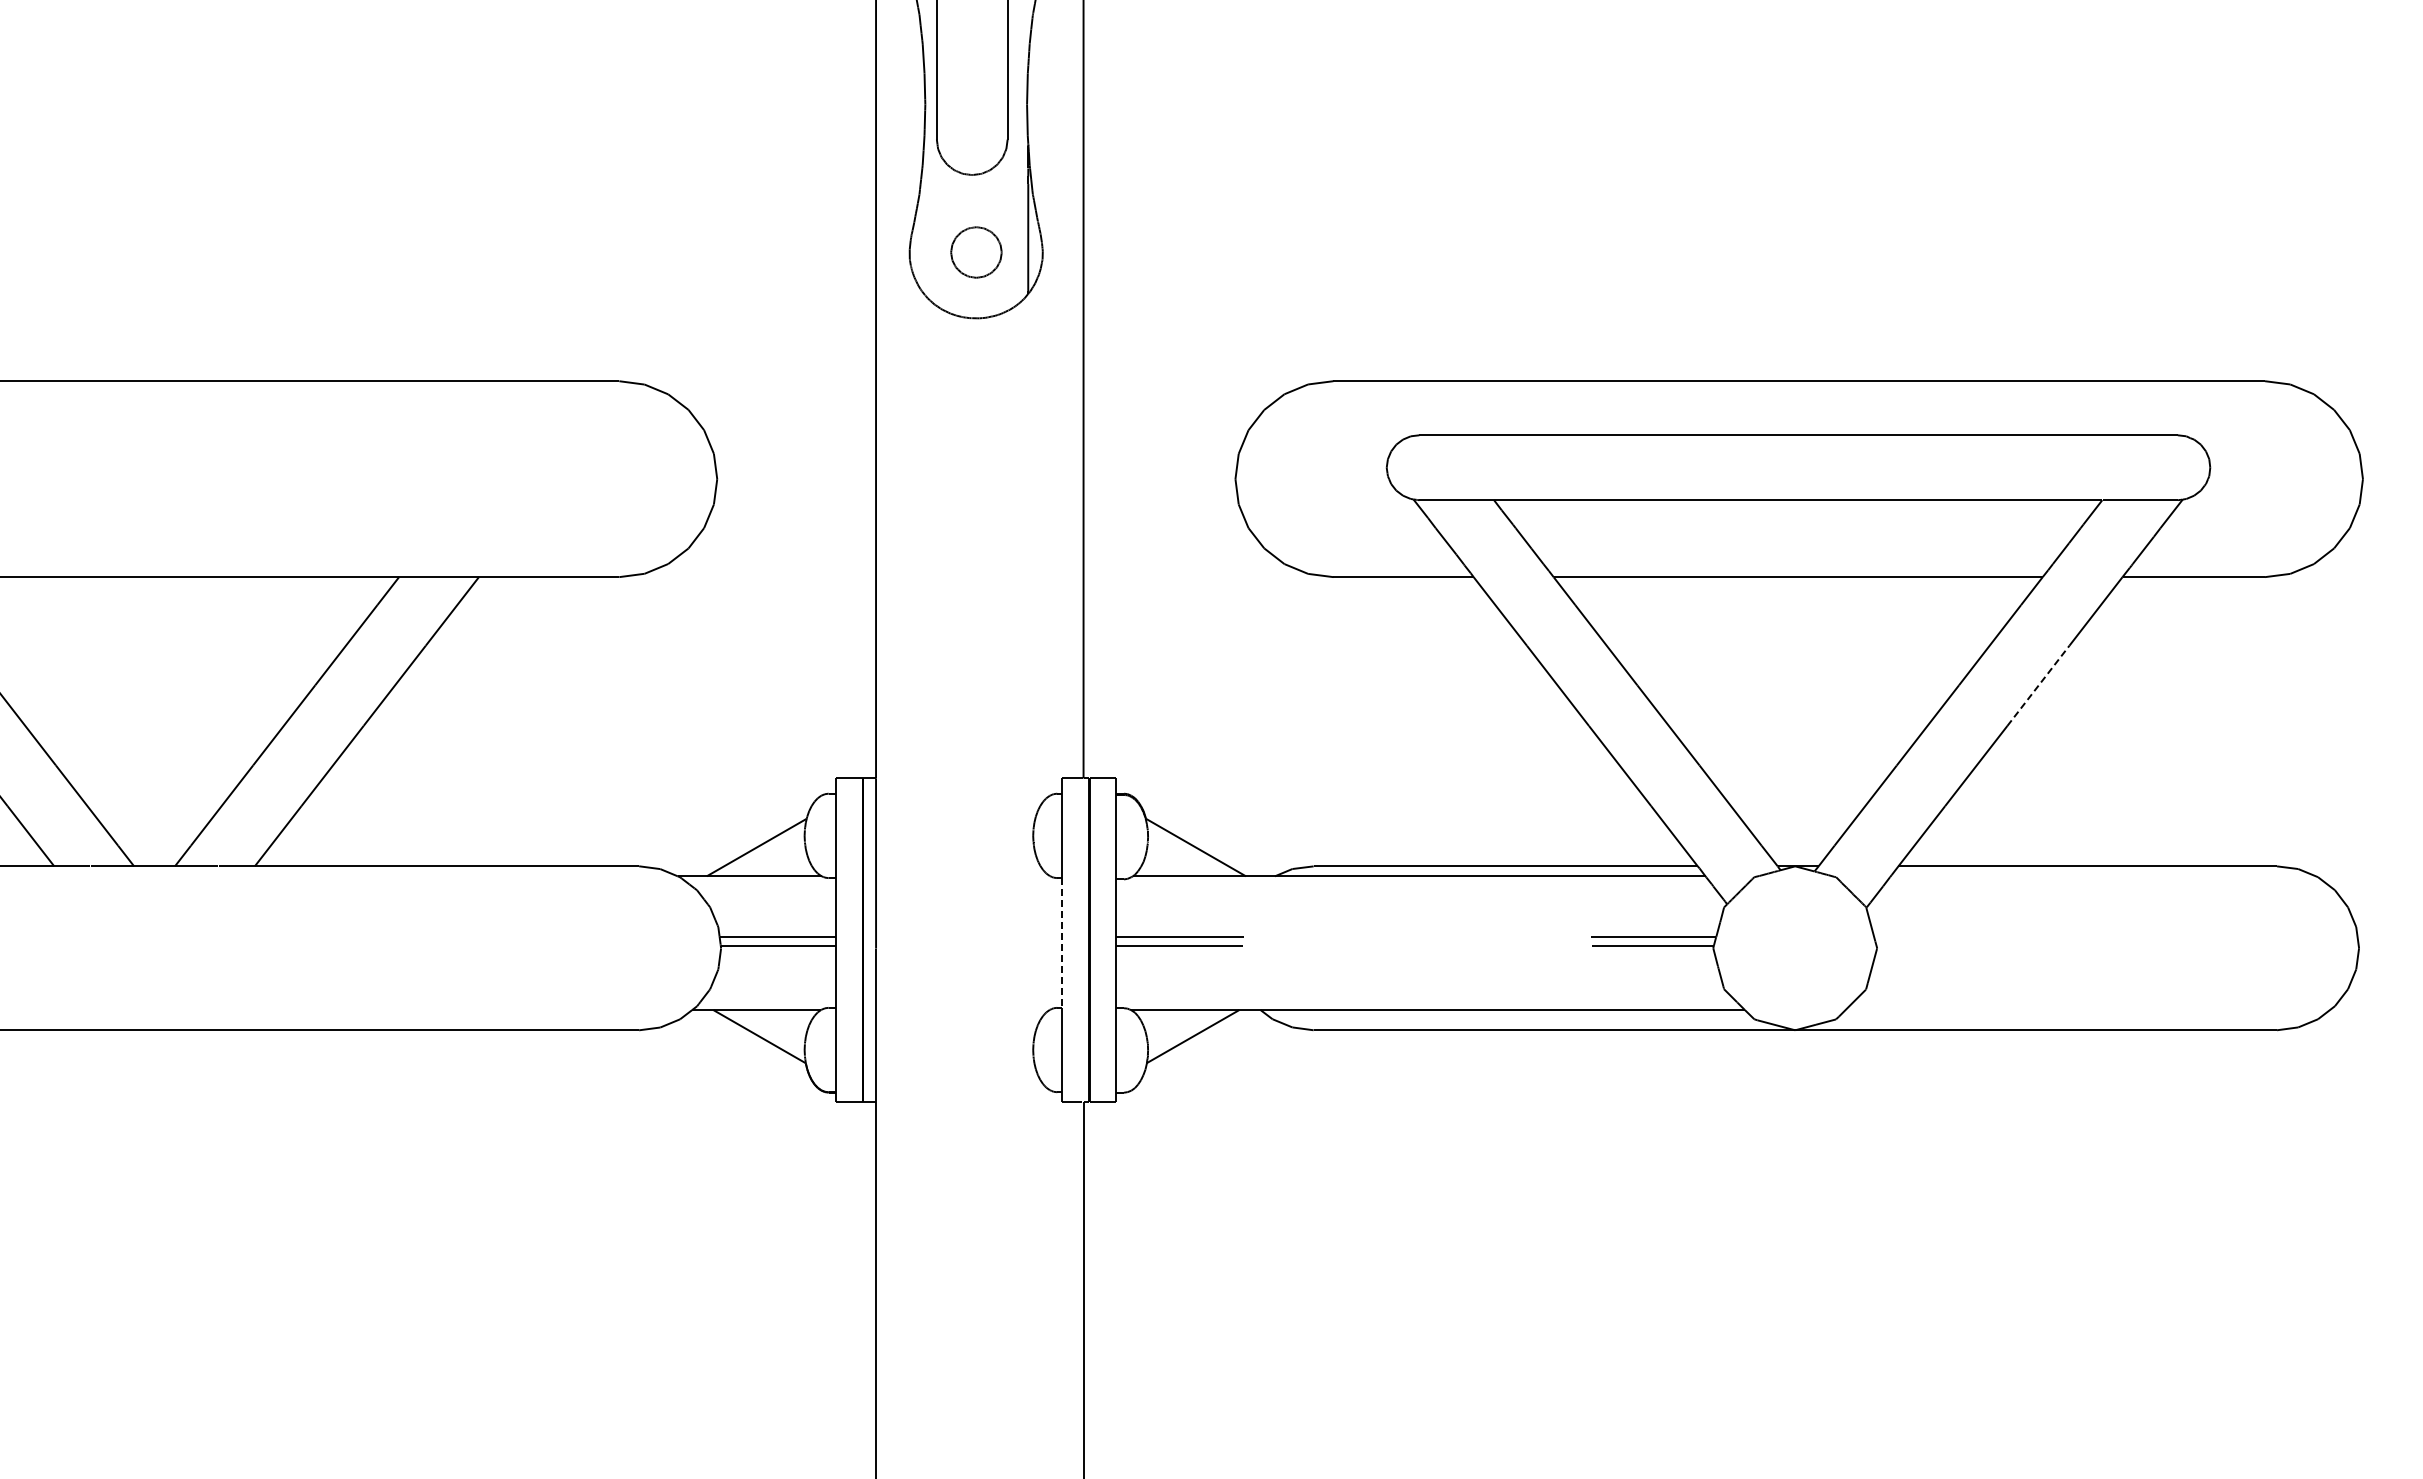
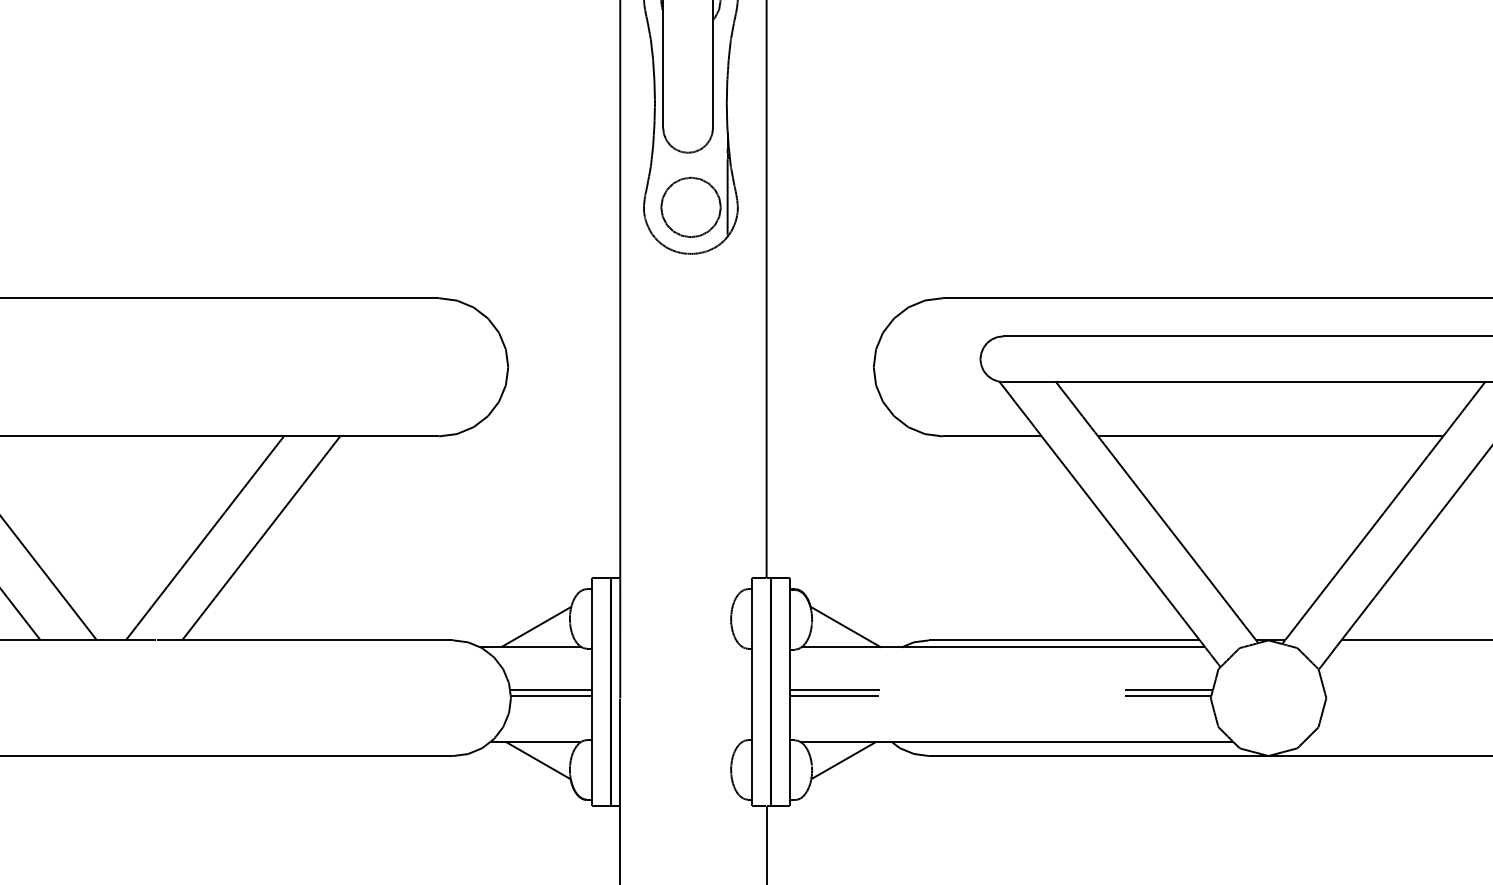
part: (976, 252) -> (691, 207), size x1.67
line: (2038, 685) -> (1440, 512), dashed -> solid
line: (1062, 942) -> (751, 694), dashed -> solid

